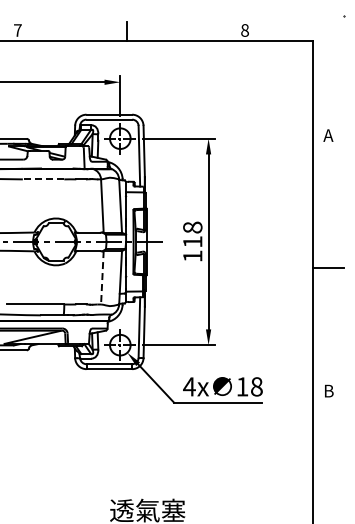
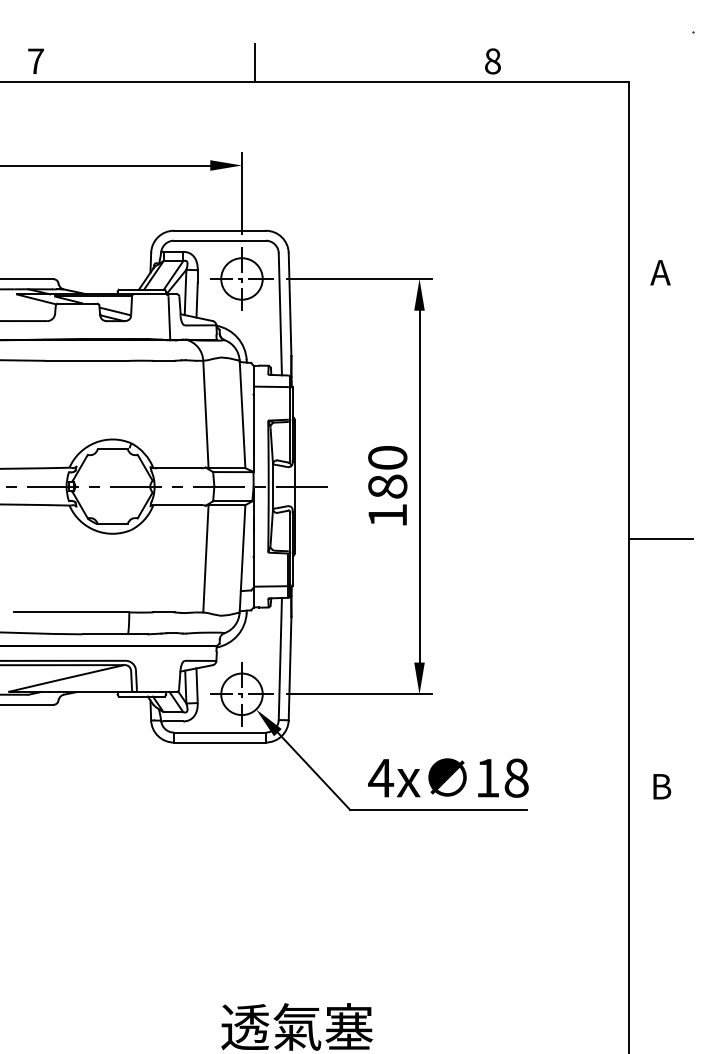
line: (43, 179) -> (87, 361), dashed -> solid
text: (192, 234) -> (387, 471), 118 -> 180
line: (102, 277) -> (206, 558), dashed -> solid

